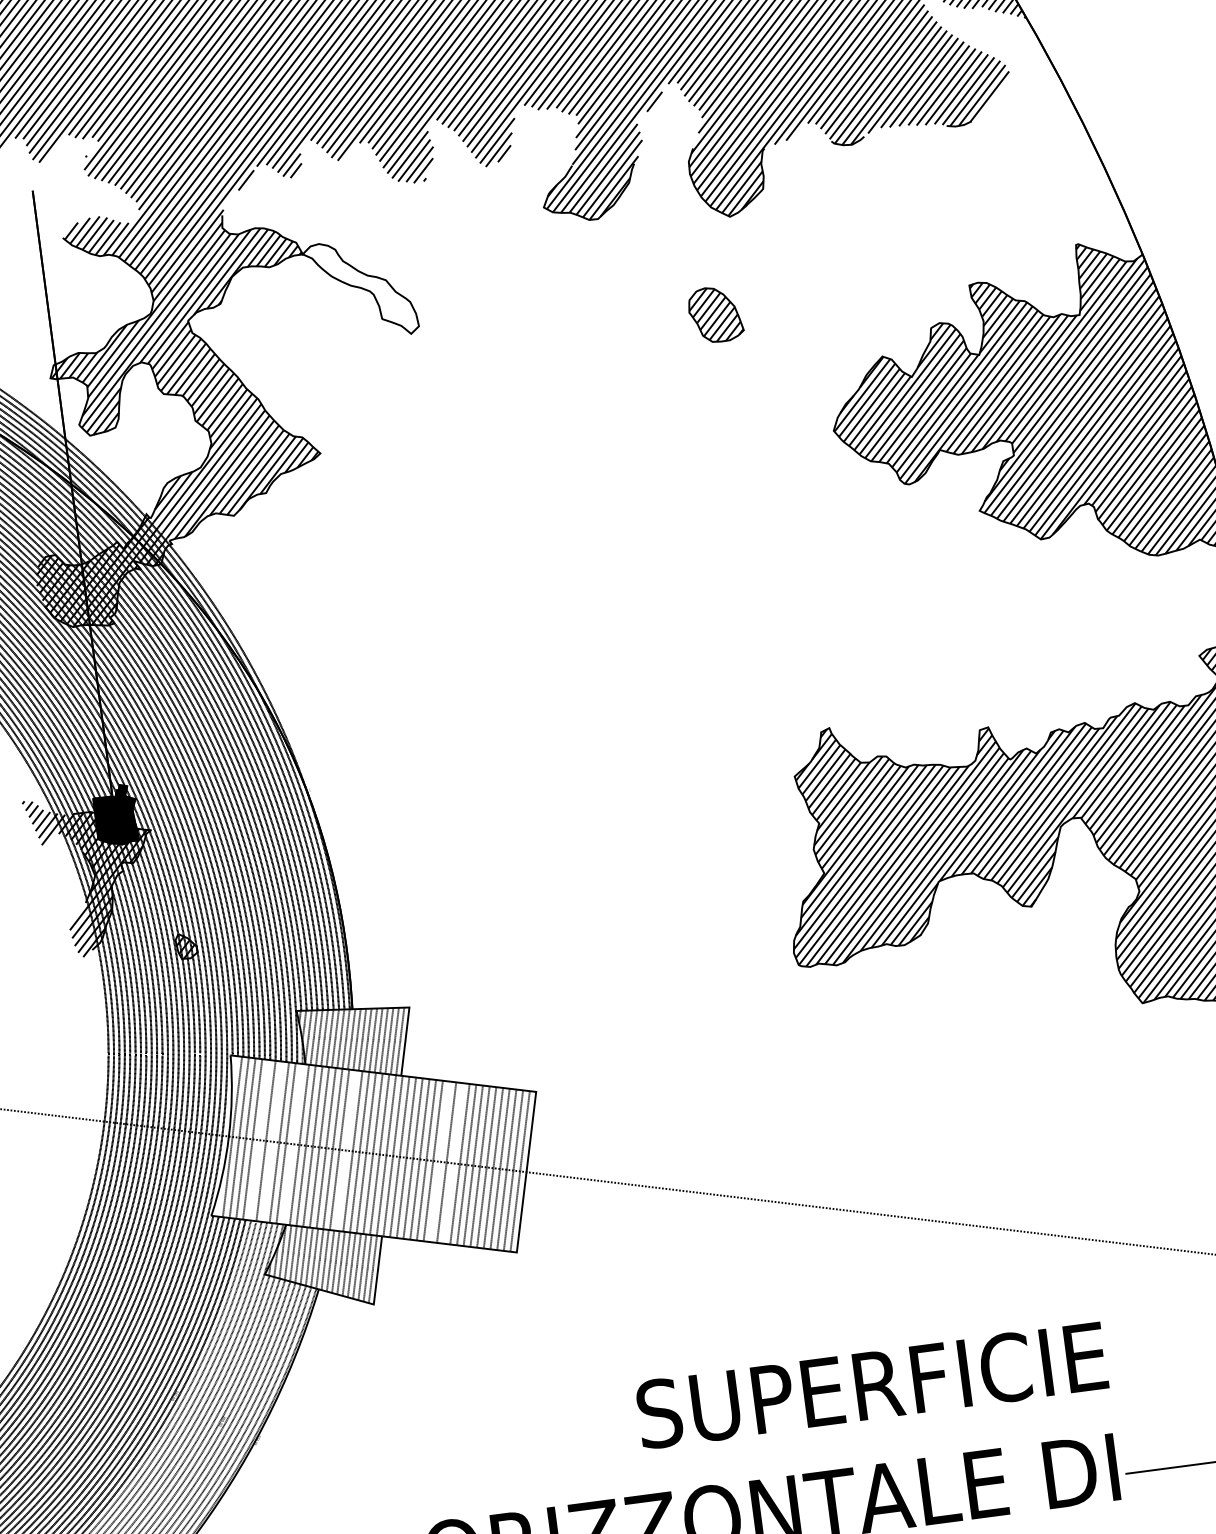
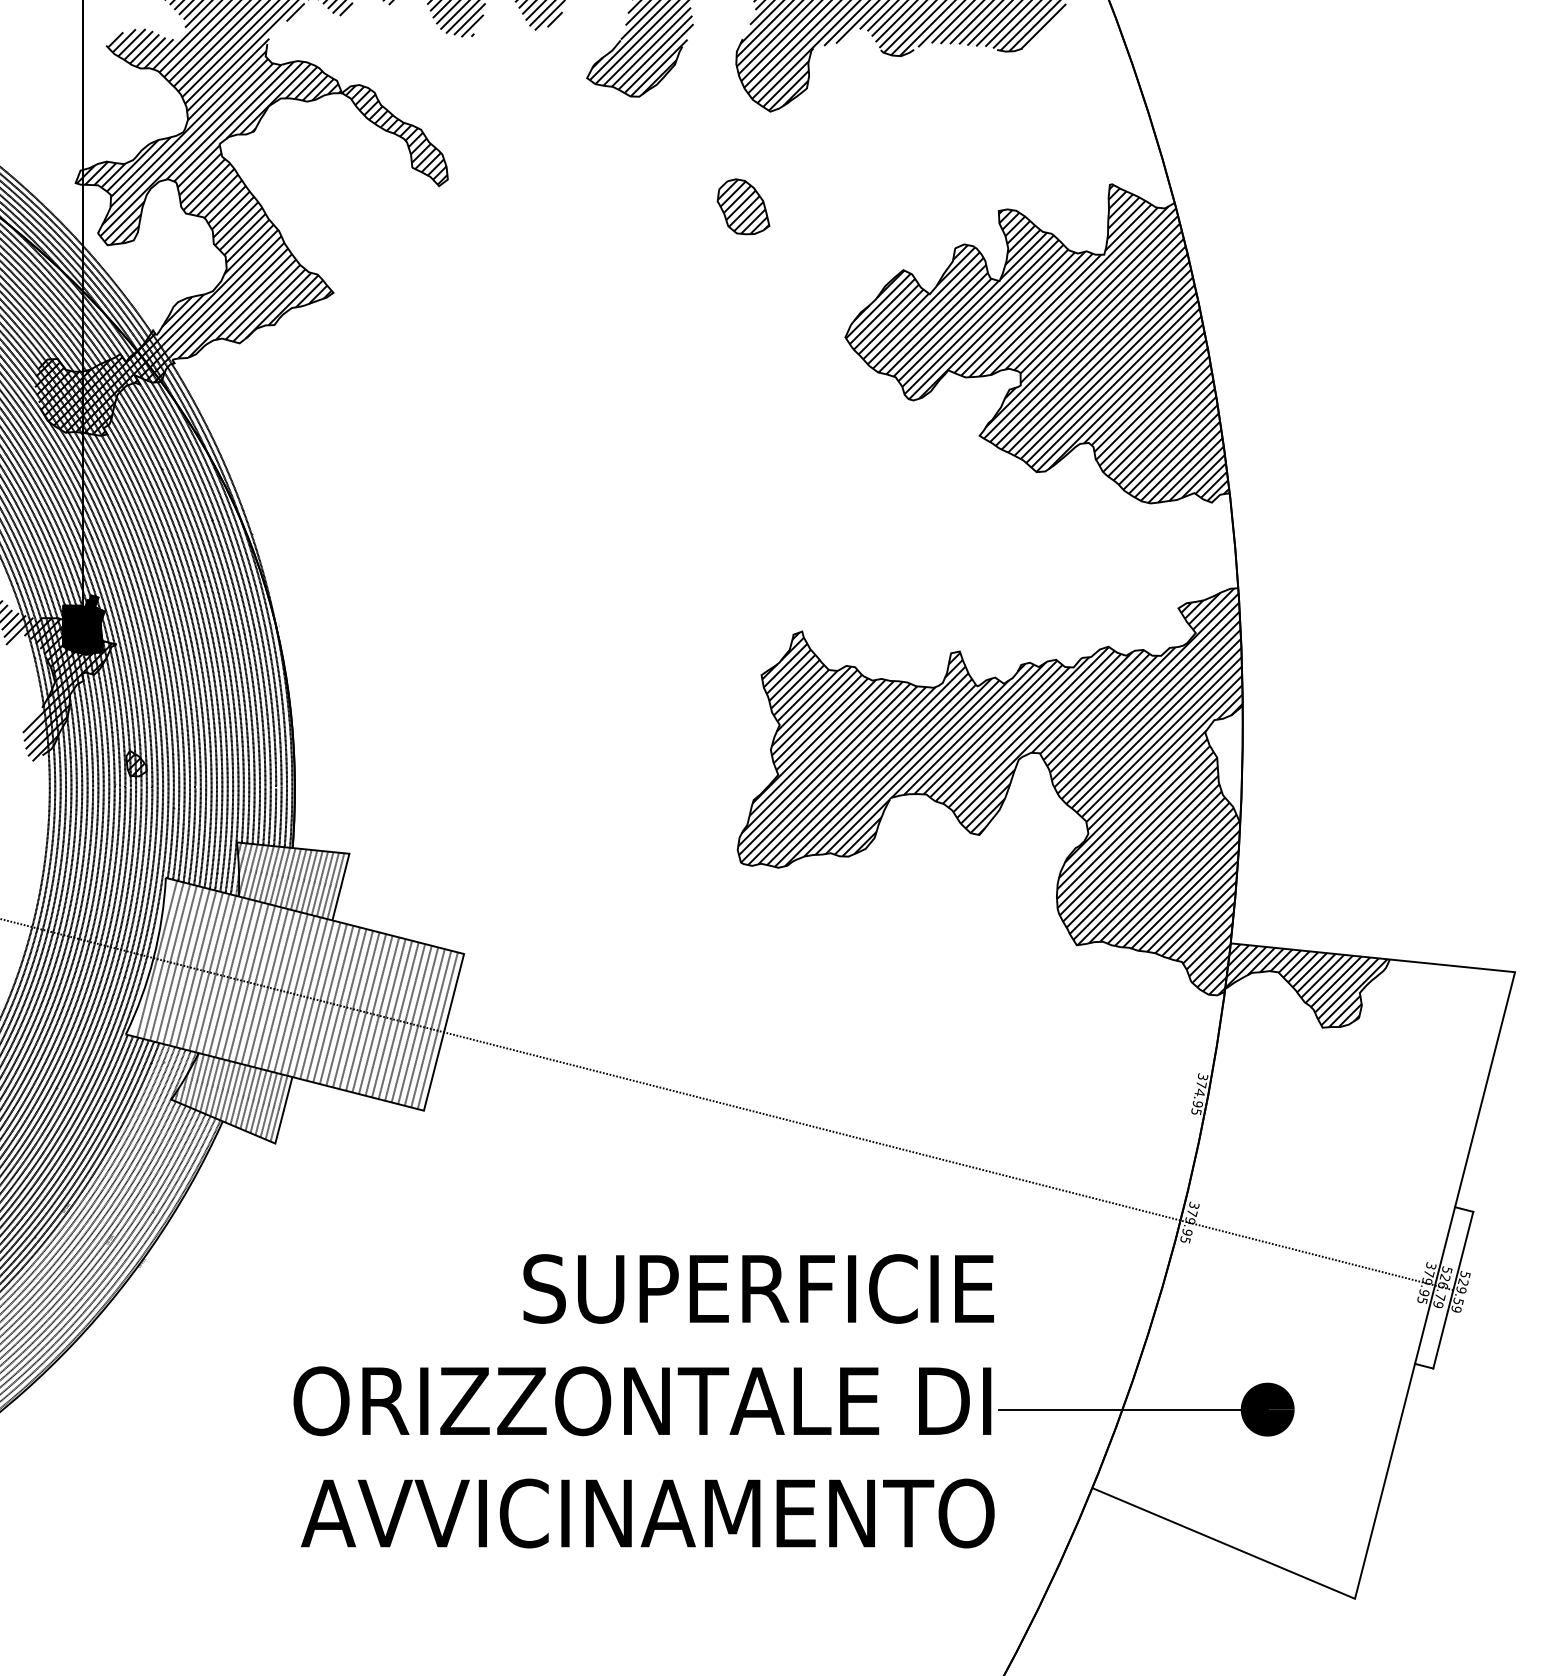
hatch: (362, 288) -> (396, 134), added
line: (259, 1139) -> (183, 965), added
line: (272, 1141) -> (196, 968), added
line: (292, 1143) -> (215, 973), added
line: (346, 1150) -> (268, 987), added
line: (439, 1161) -> (359, 1010), added
line: (453, 1162) -> (372, 1013), added

